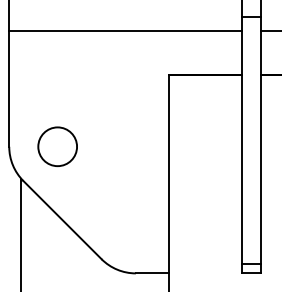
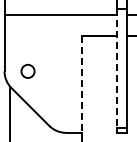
line: (241, 140) -> (117, 68), solid -> dashed
circle: (56, 147) -> (27, 71), size x0.7
line: (169, 175) -> (82, 85), solid -> dashed

